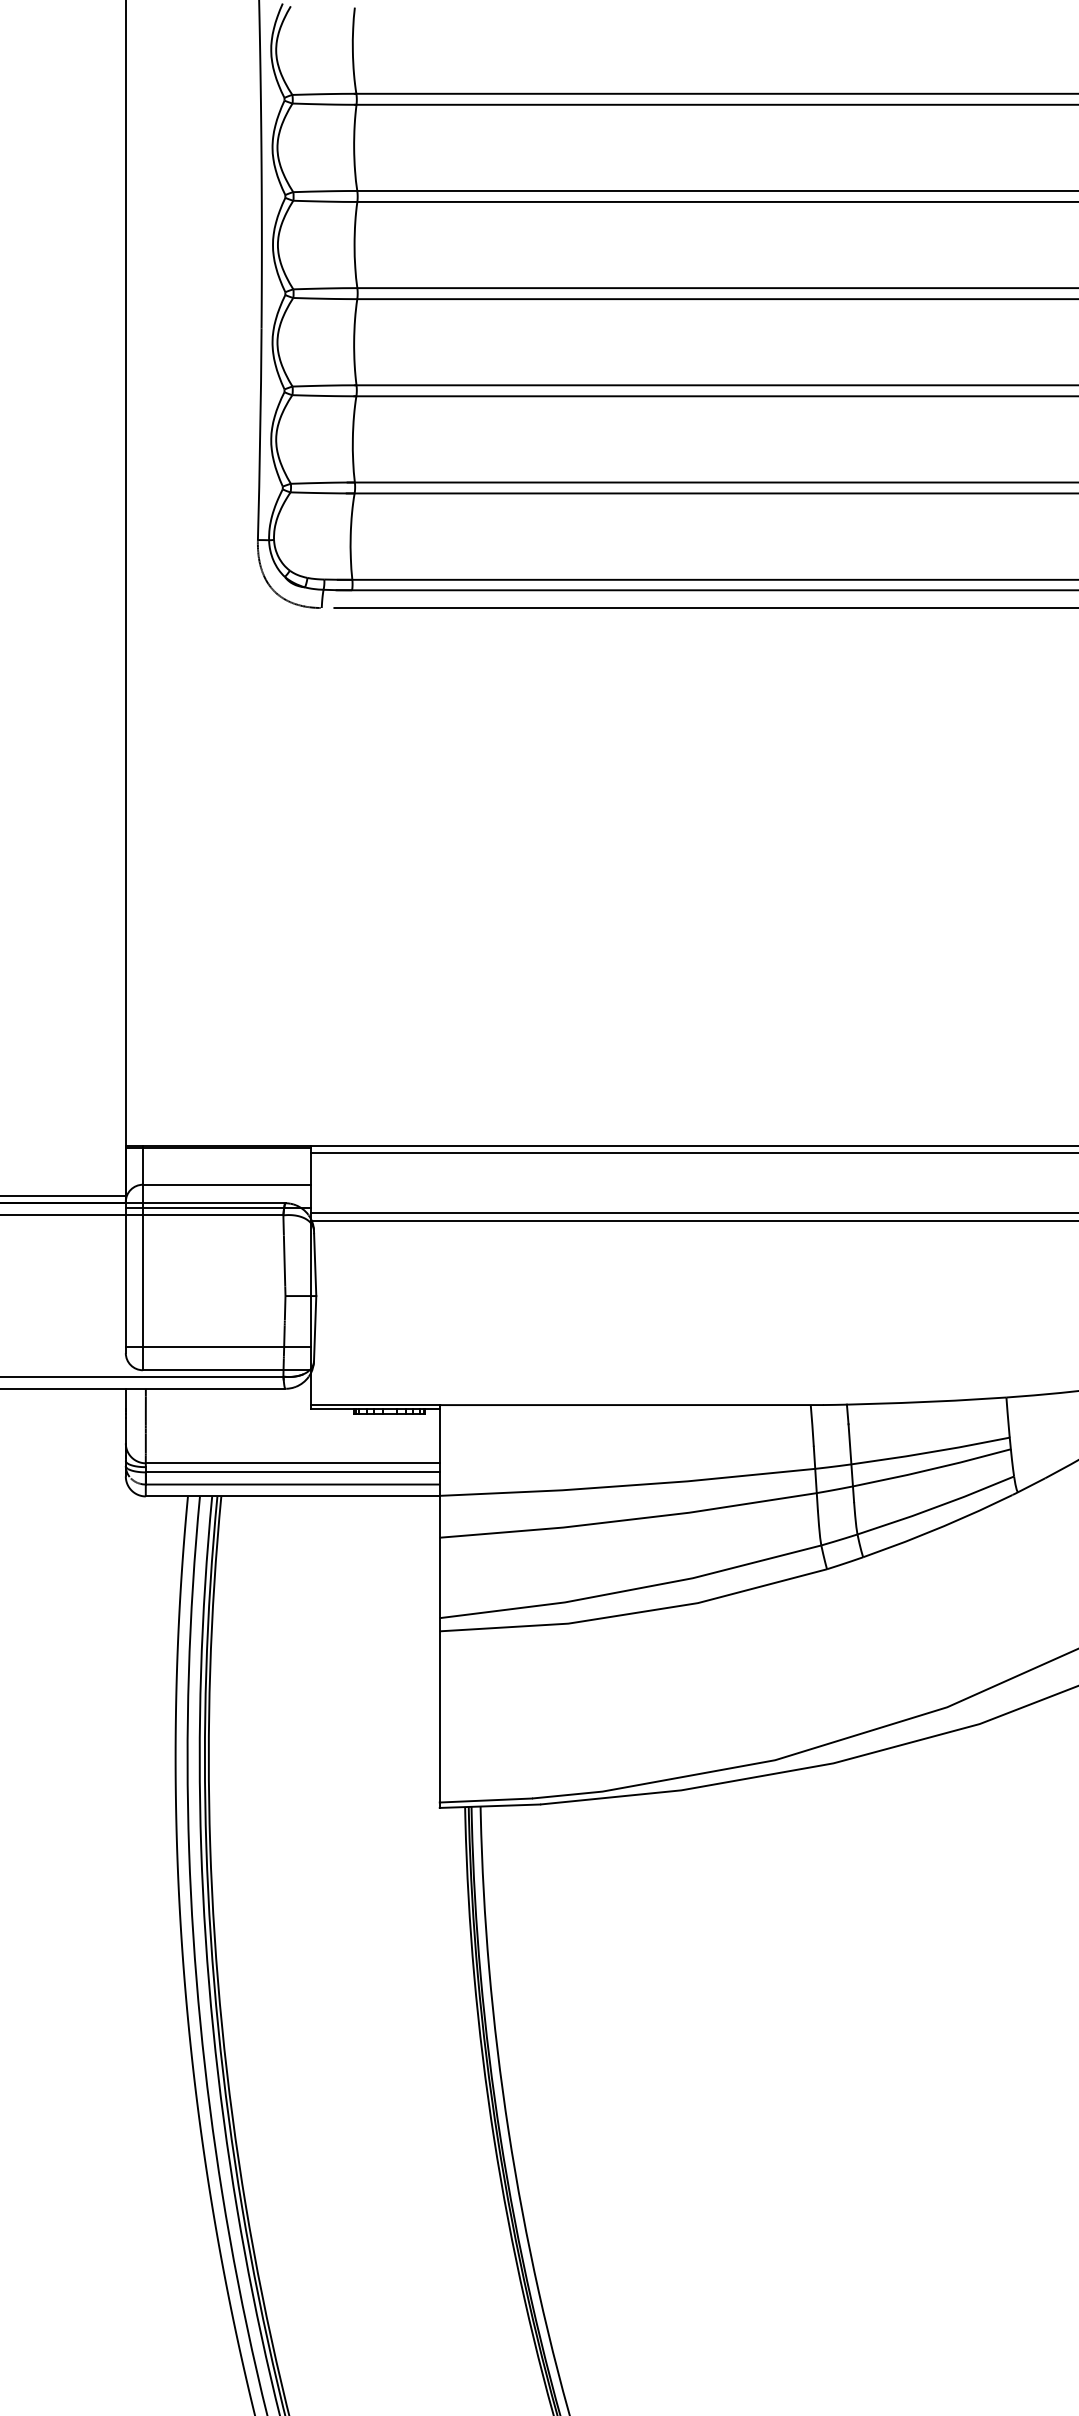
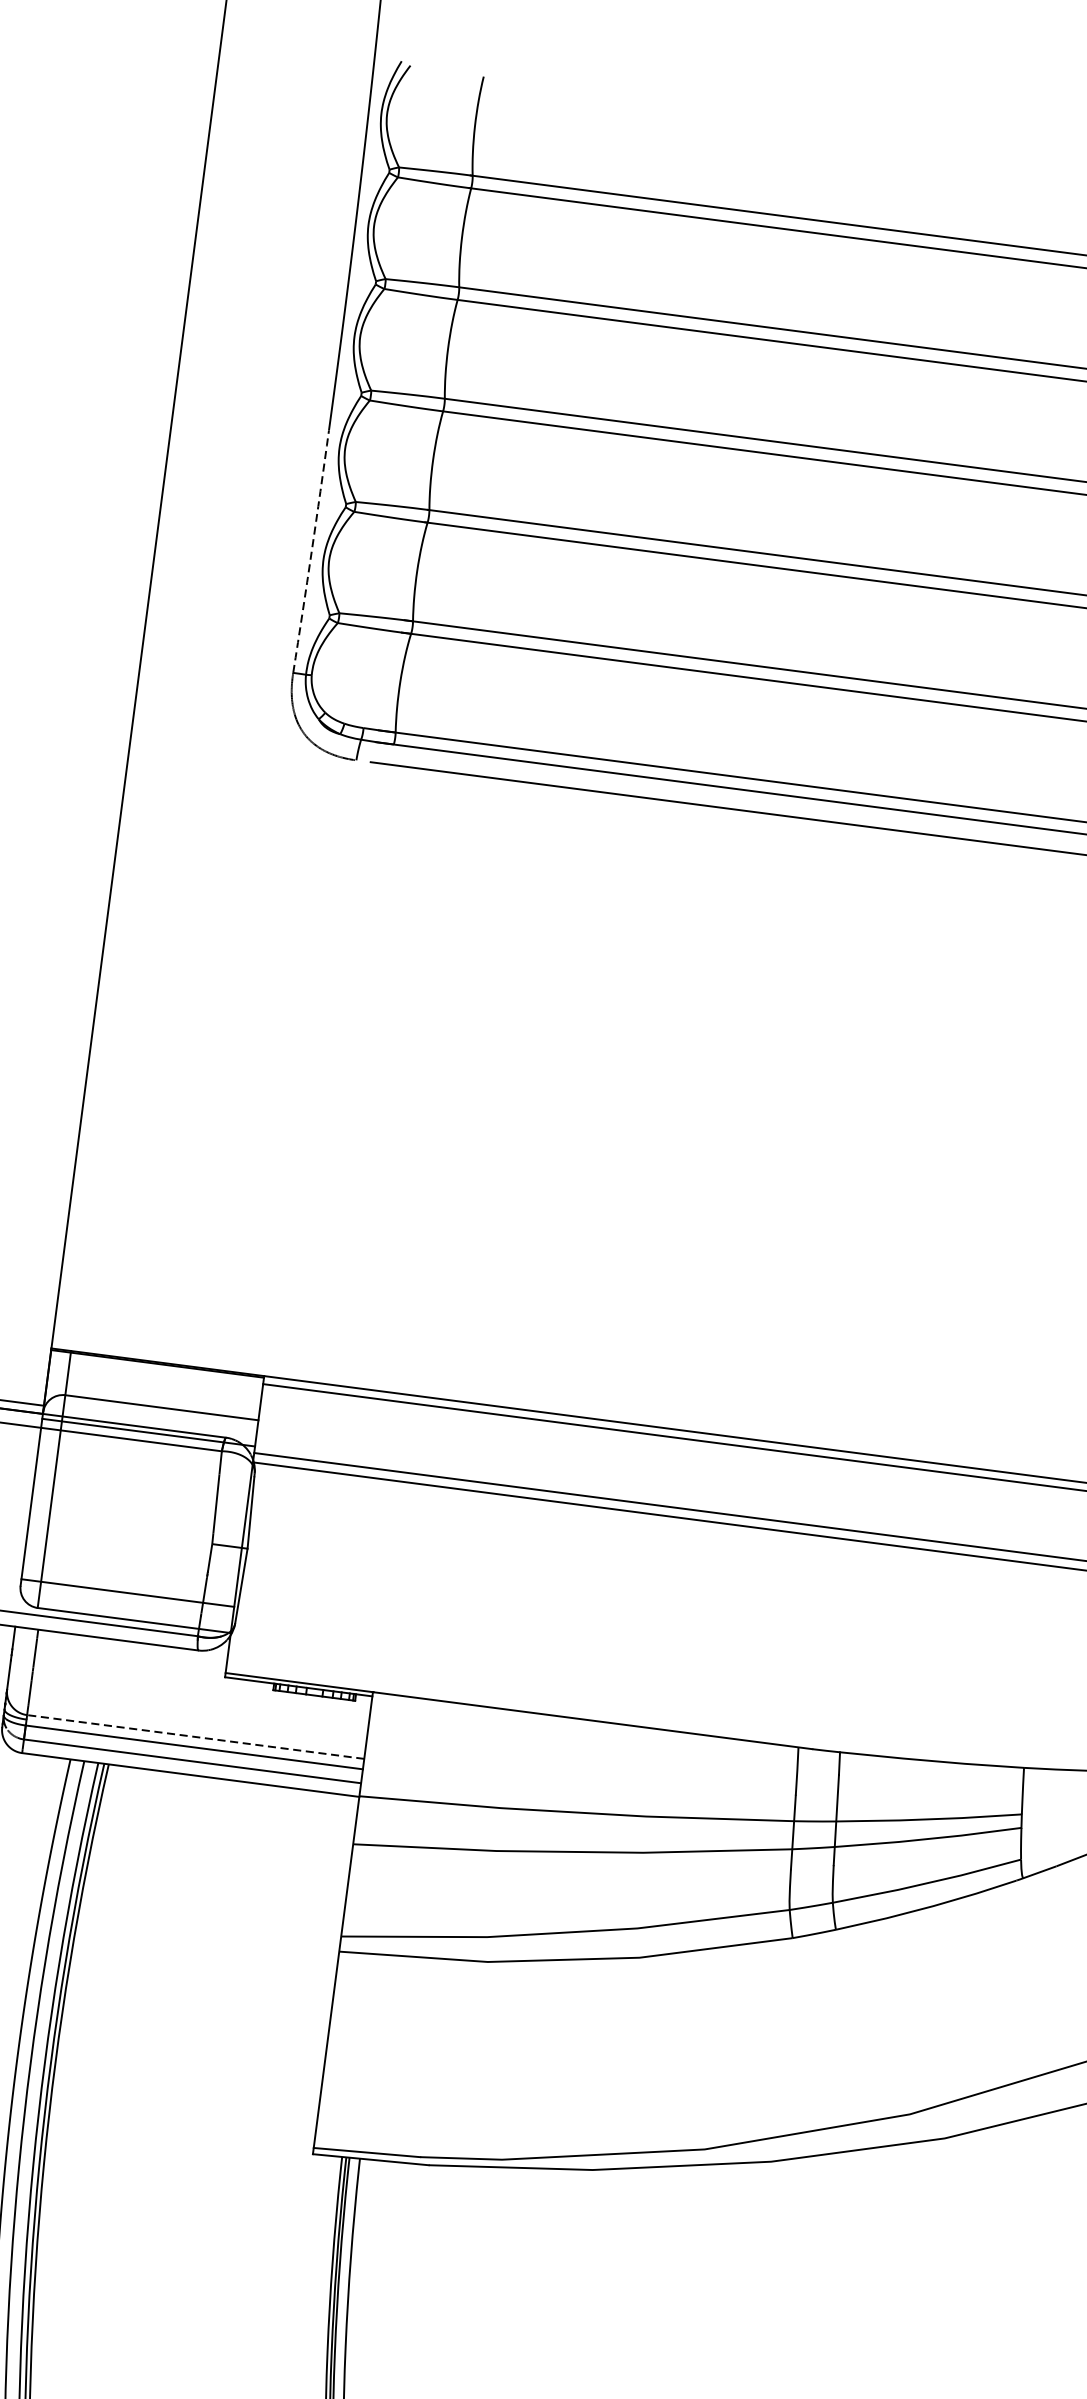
arc: (260, 434) -> (311, 552), solid -> dashed
line: (292, 1463) -> (195, 1737), solid -> dashed

